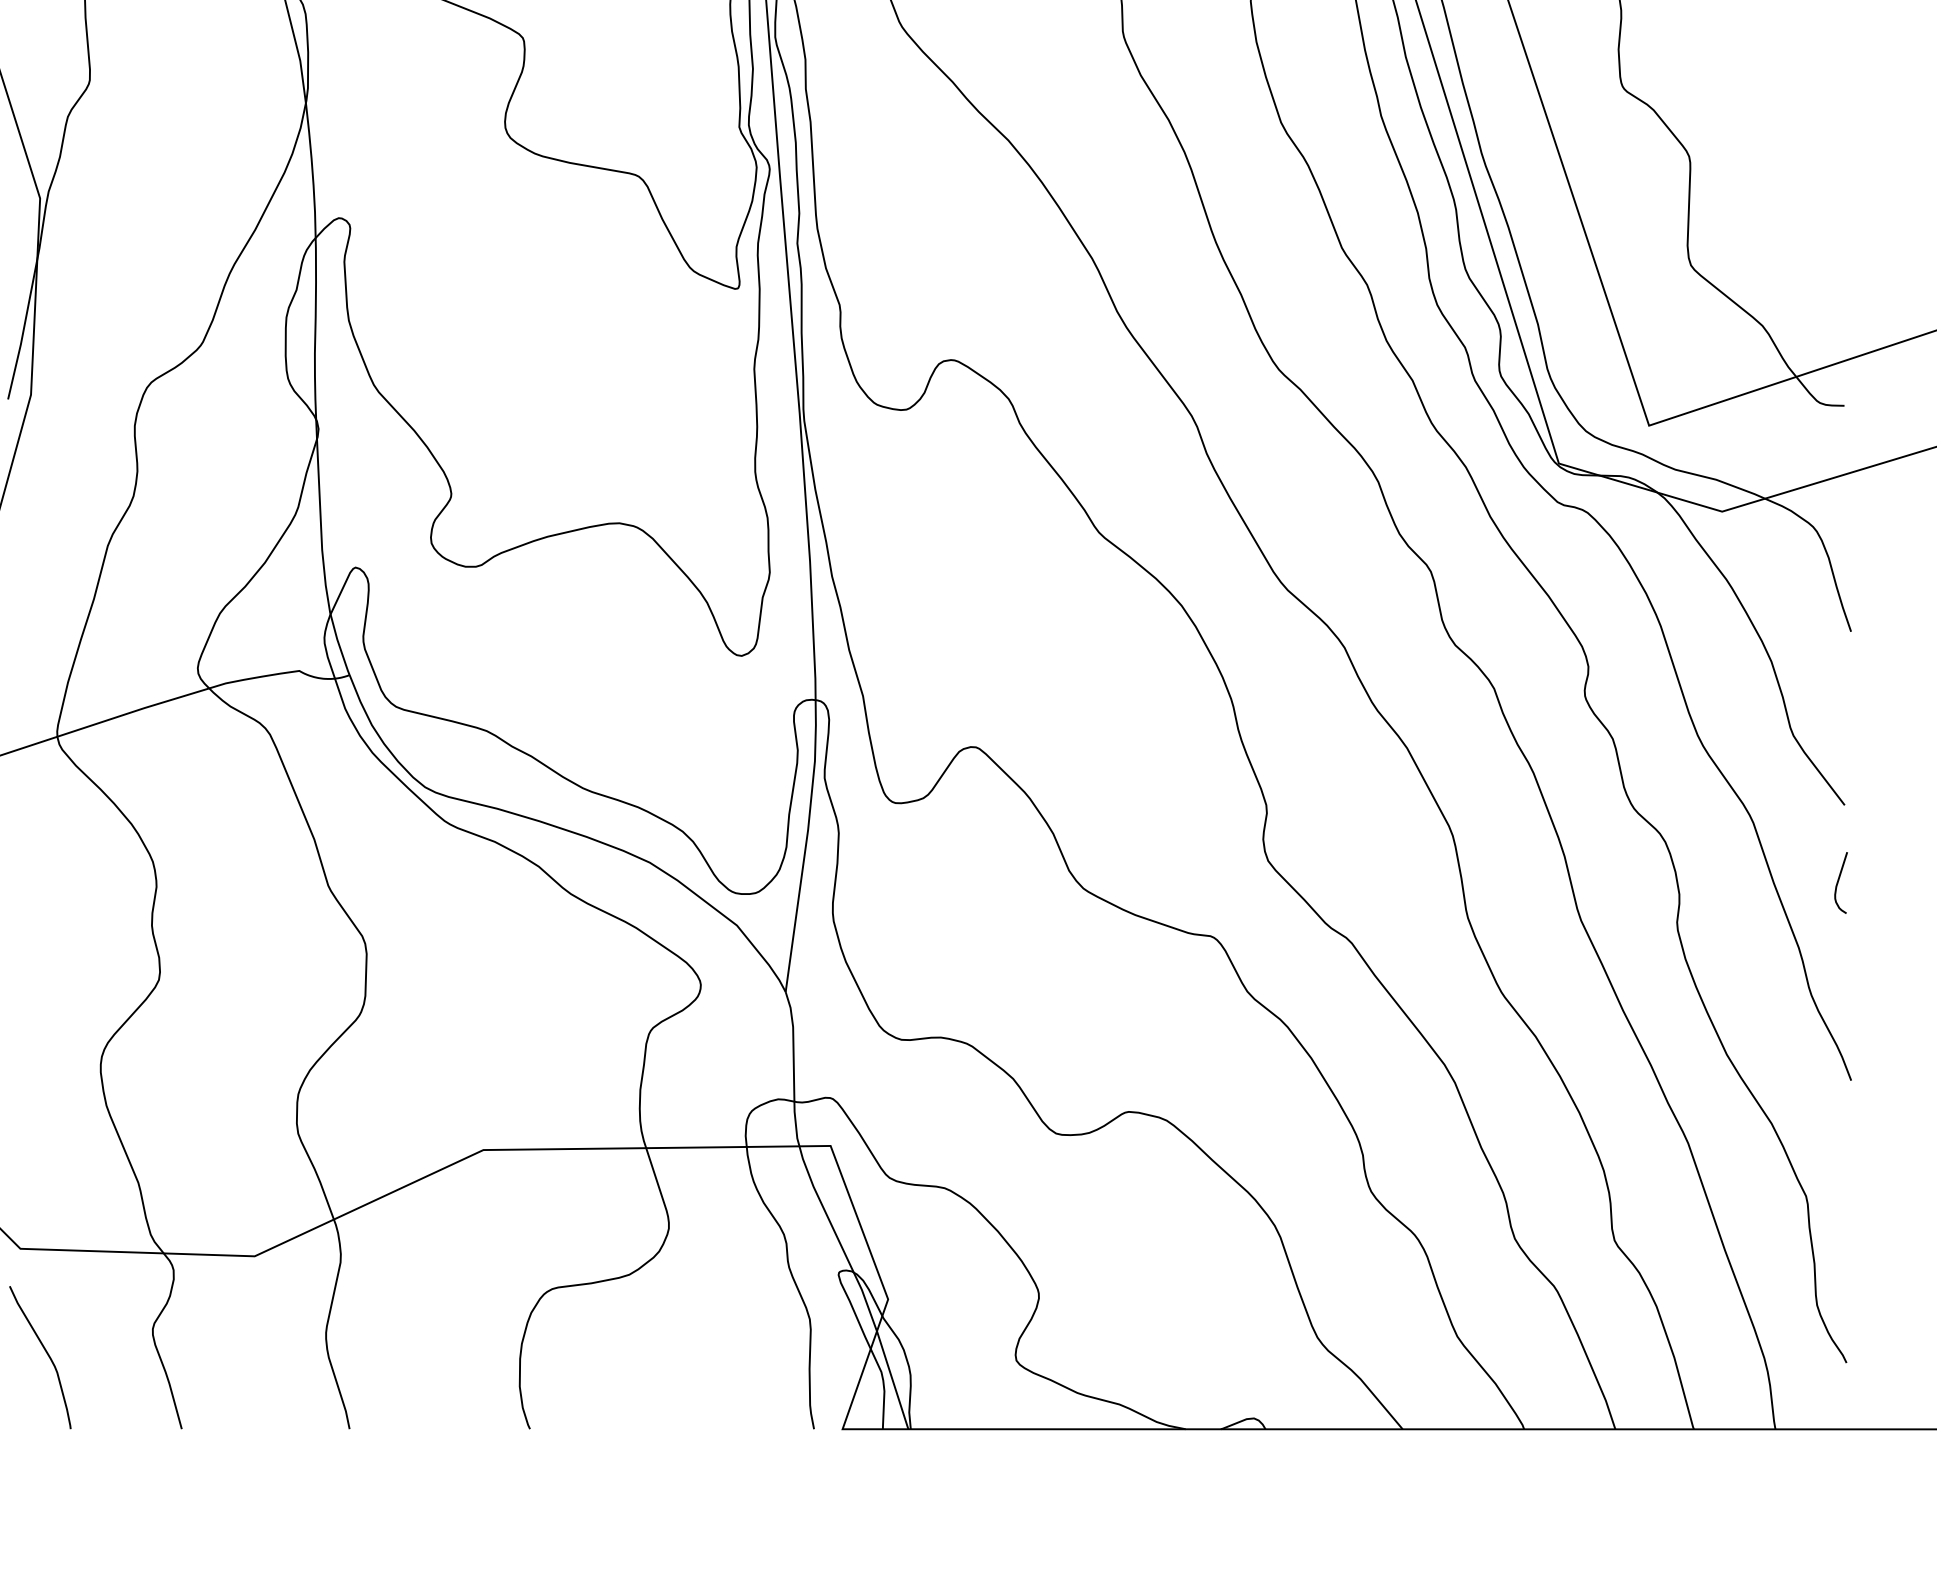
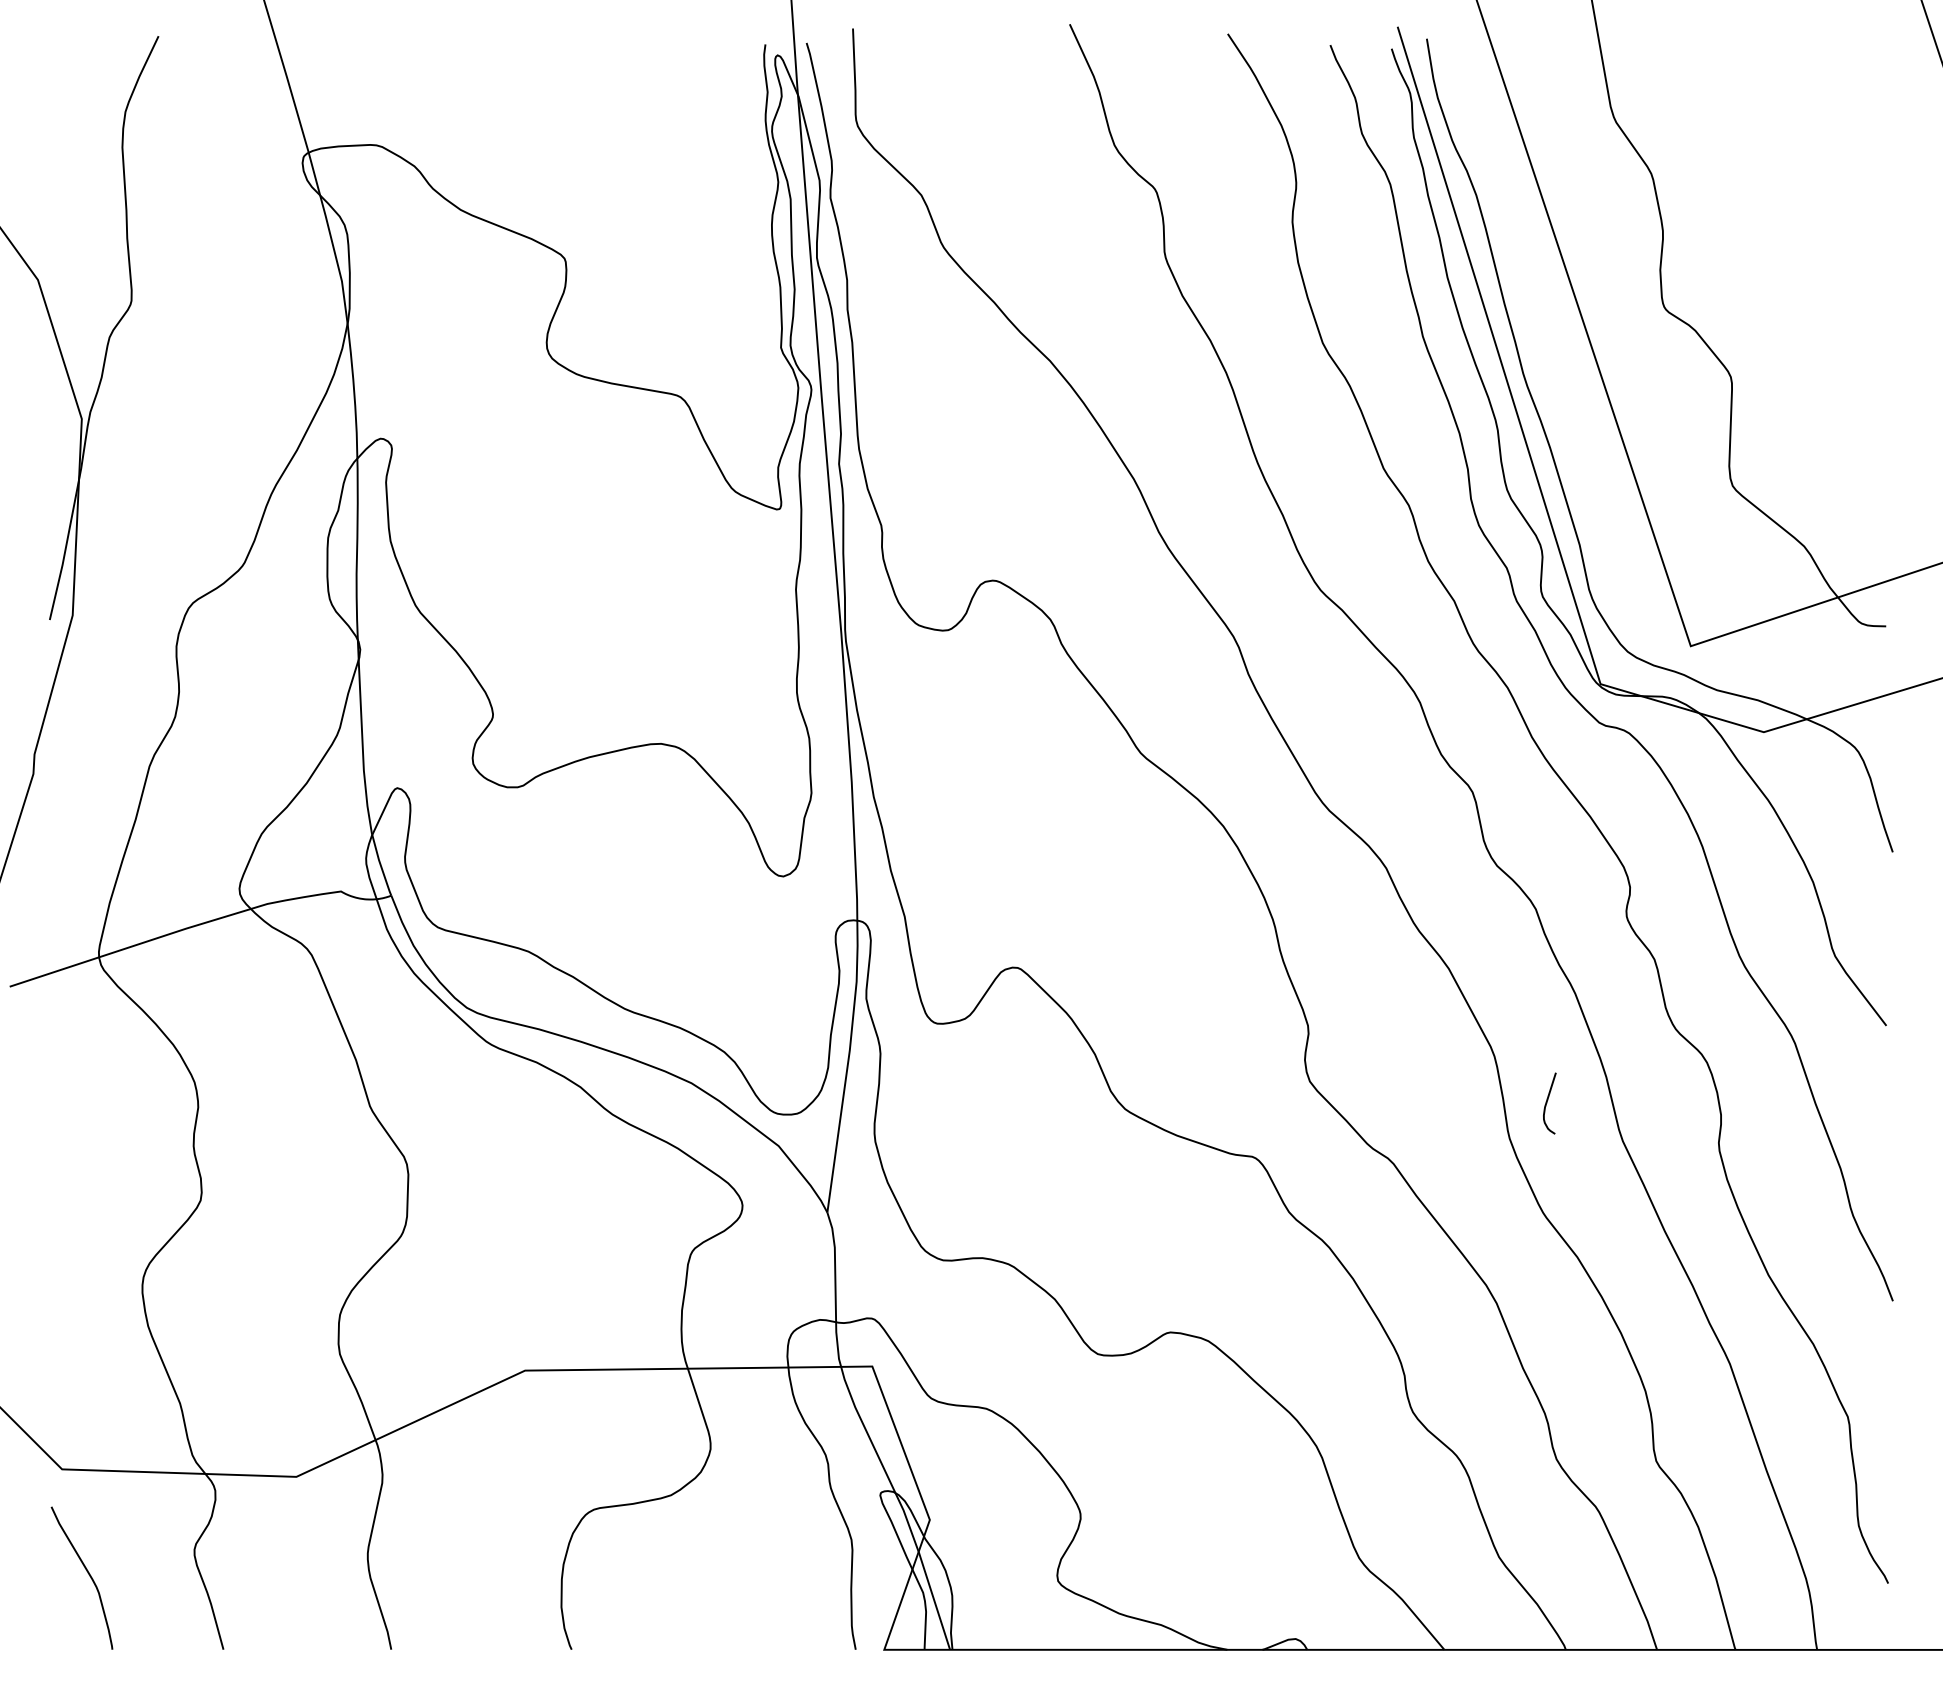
curve: (1838, 882) -> (1547, 1103), moved

